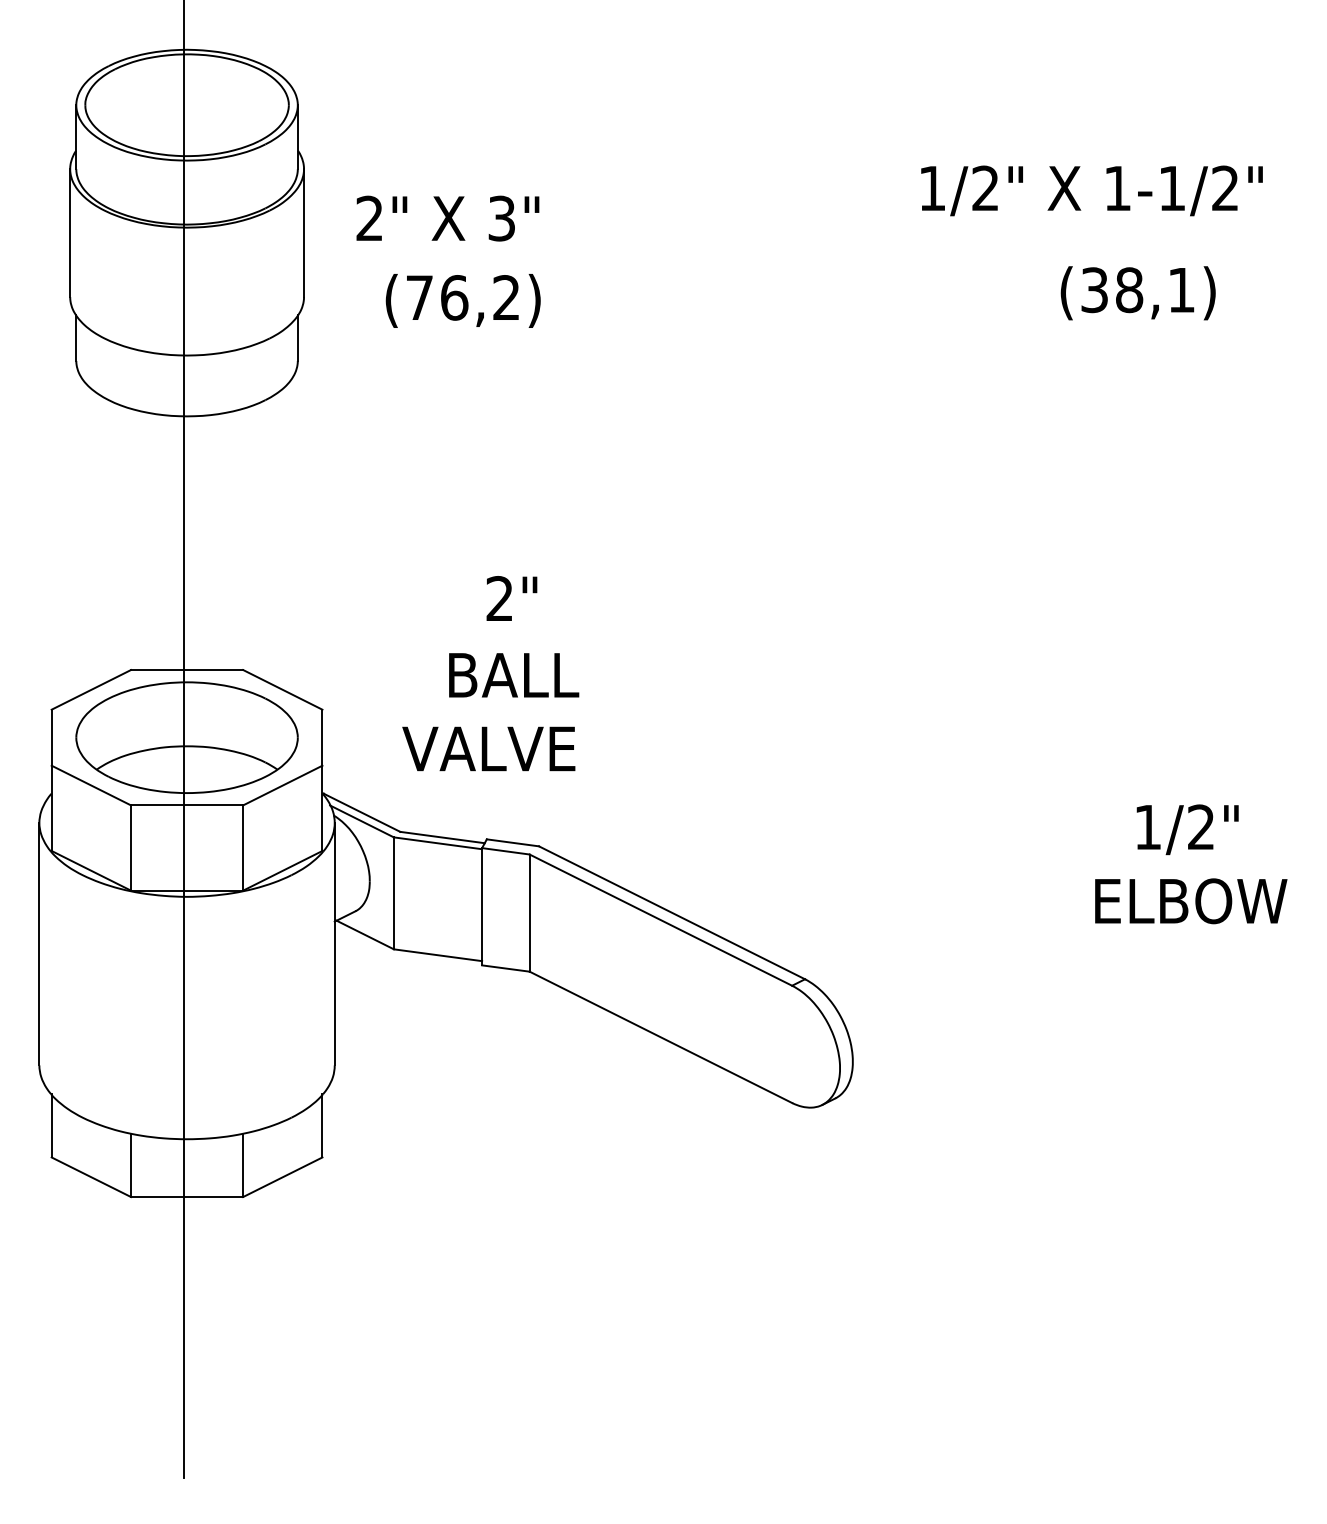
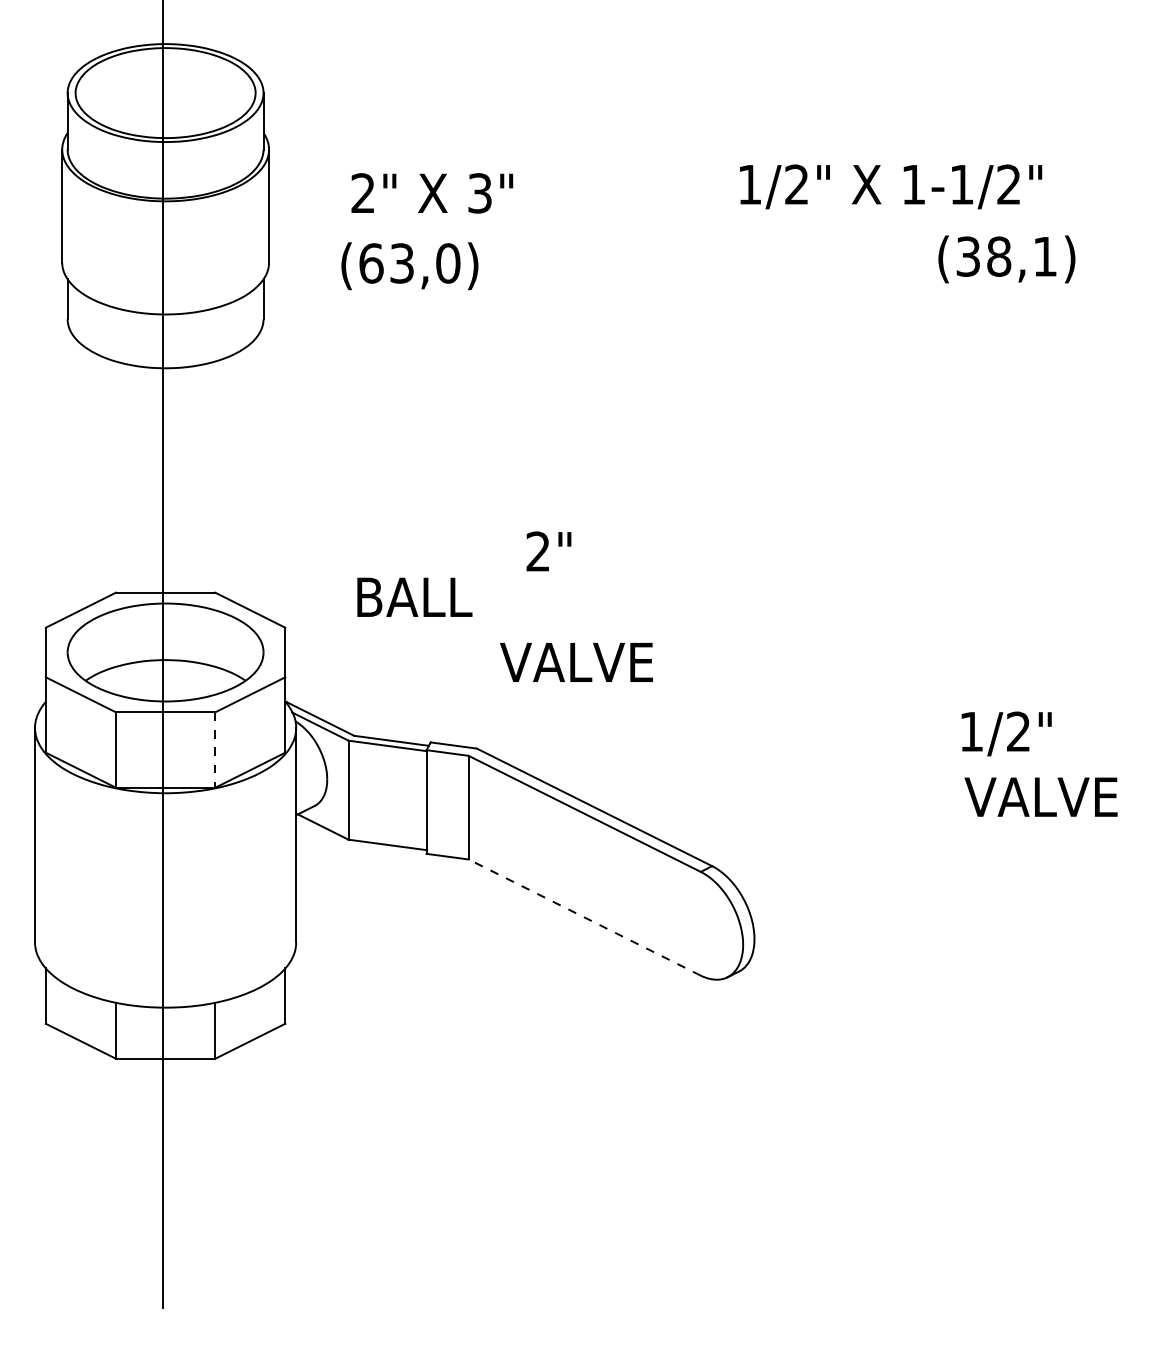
text: (1092, 190) -> (891, 186), moved
text: (448, 218) -> (432, 193), moved
text: (462, 297) -> (409, 263), (76,2) -> (63,0)
text: (511, 598) -> (548, 551), moved
text: (513, 674) -> (414, 596), moved
text: (488, 748) -> (576, 662), moved
text: (1187, 829) -> (1006, 733), moved
line: (243, 848) -> (215, 750), solid -> dashed
text: (1188, 901) -> (1051, 797), ELBOW -> VALVE
line: (660, 1037) -> (584, 917), solid -> dashed

